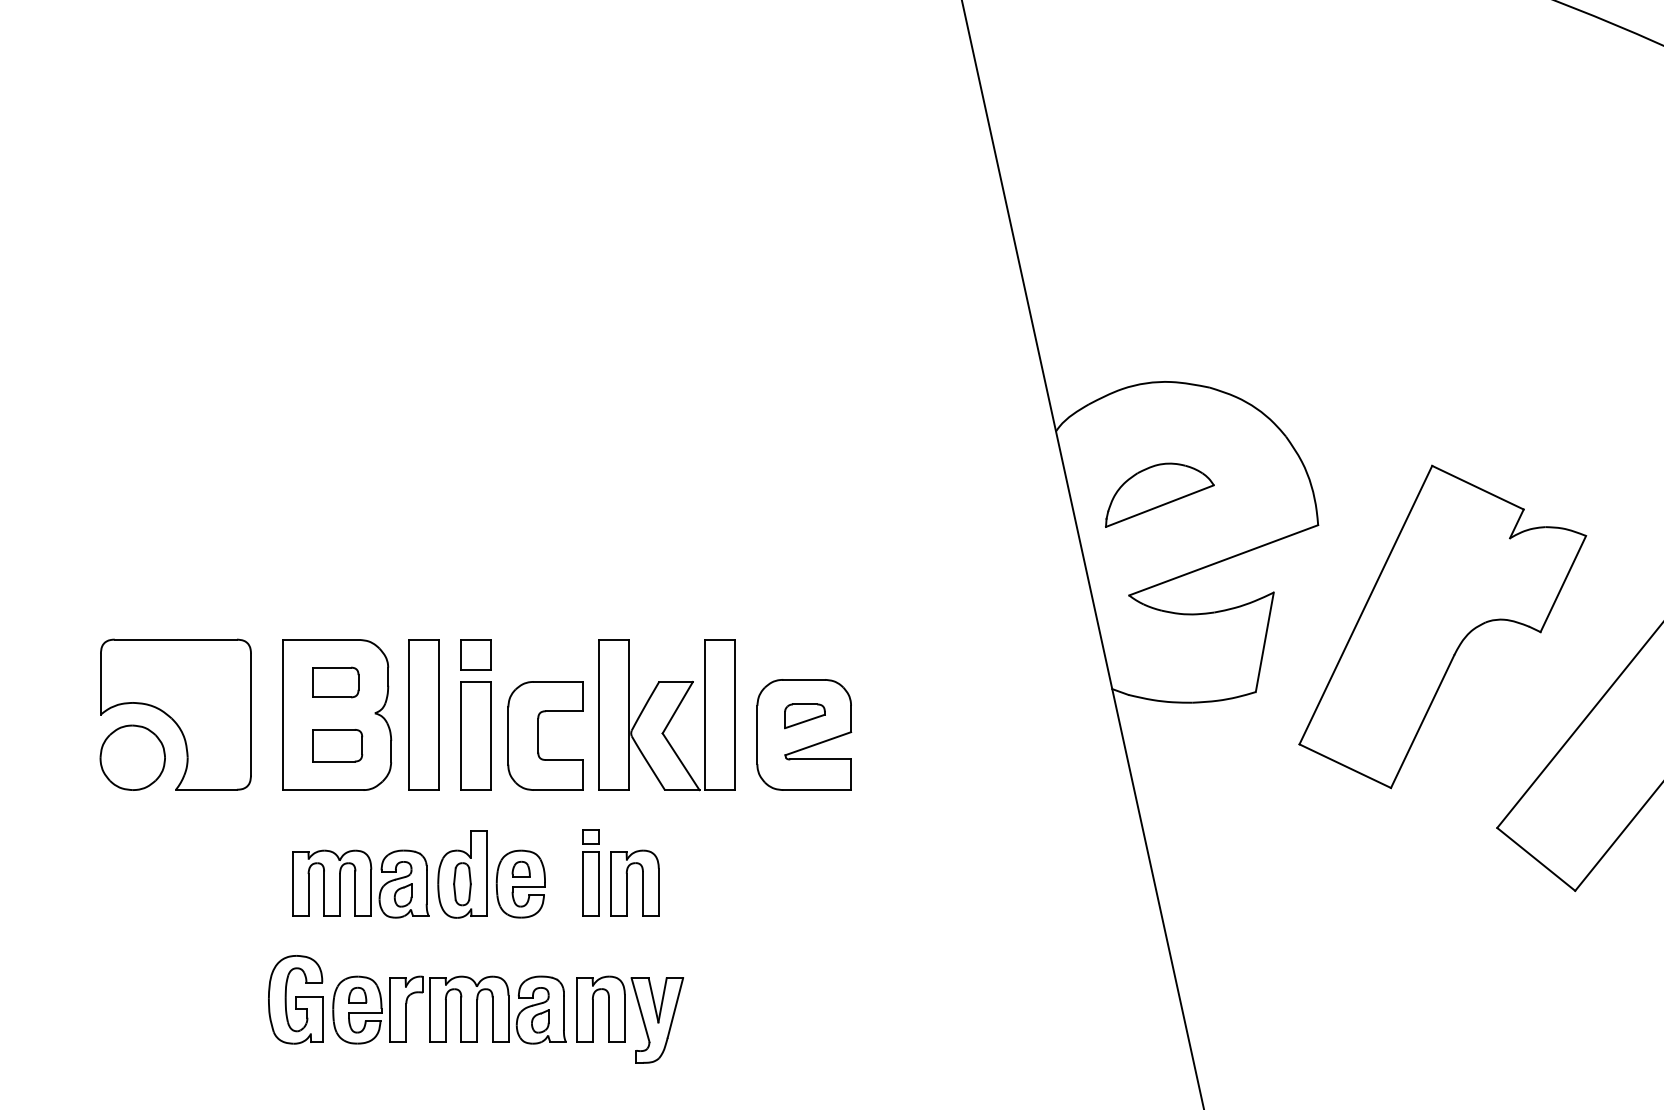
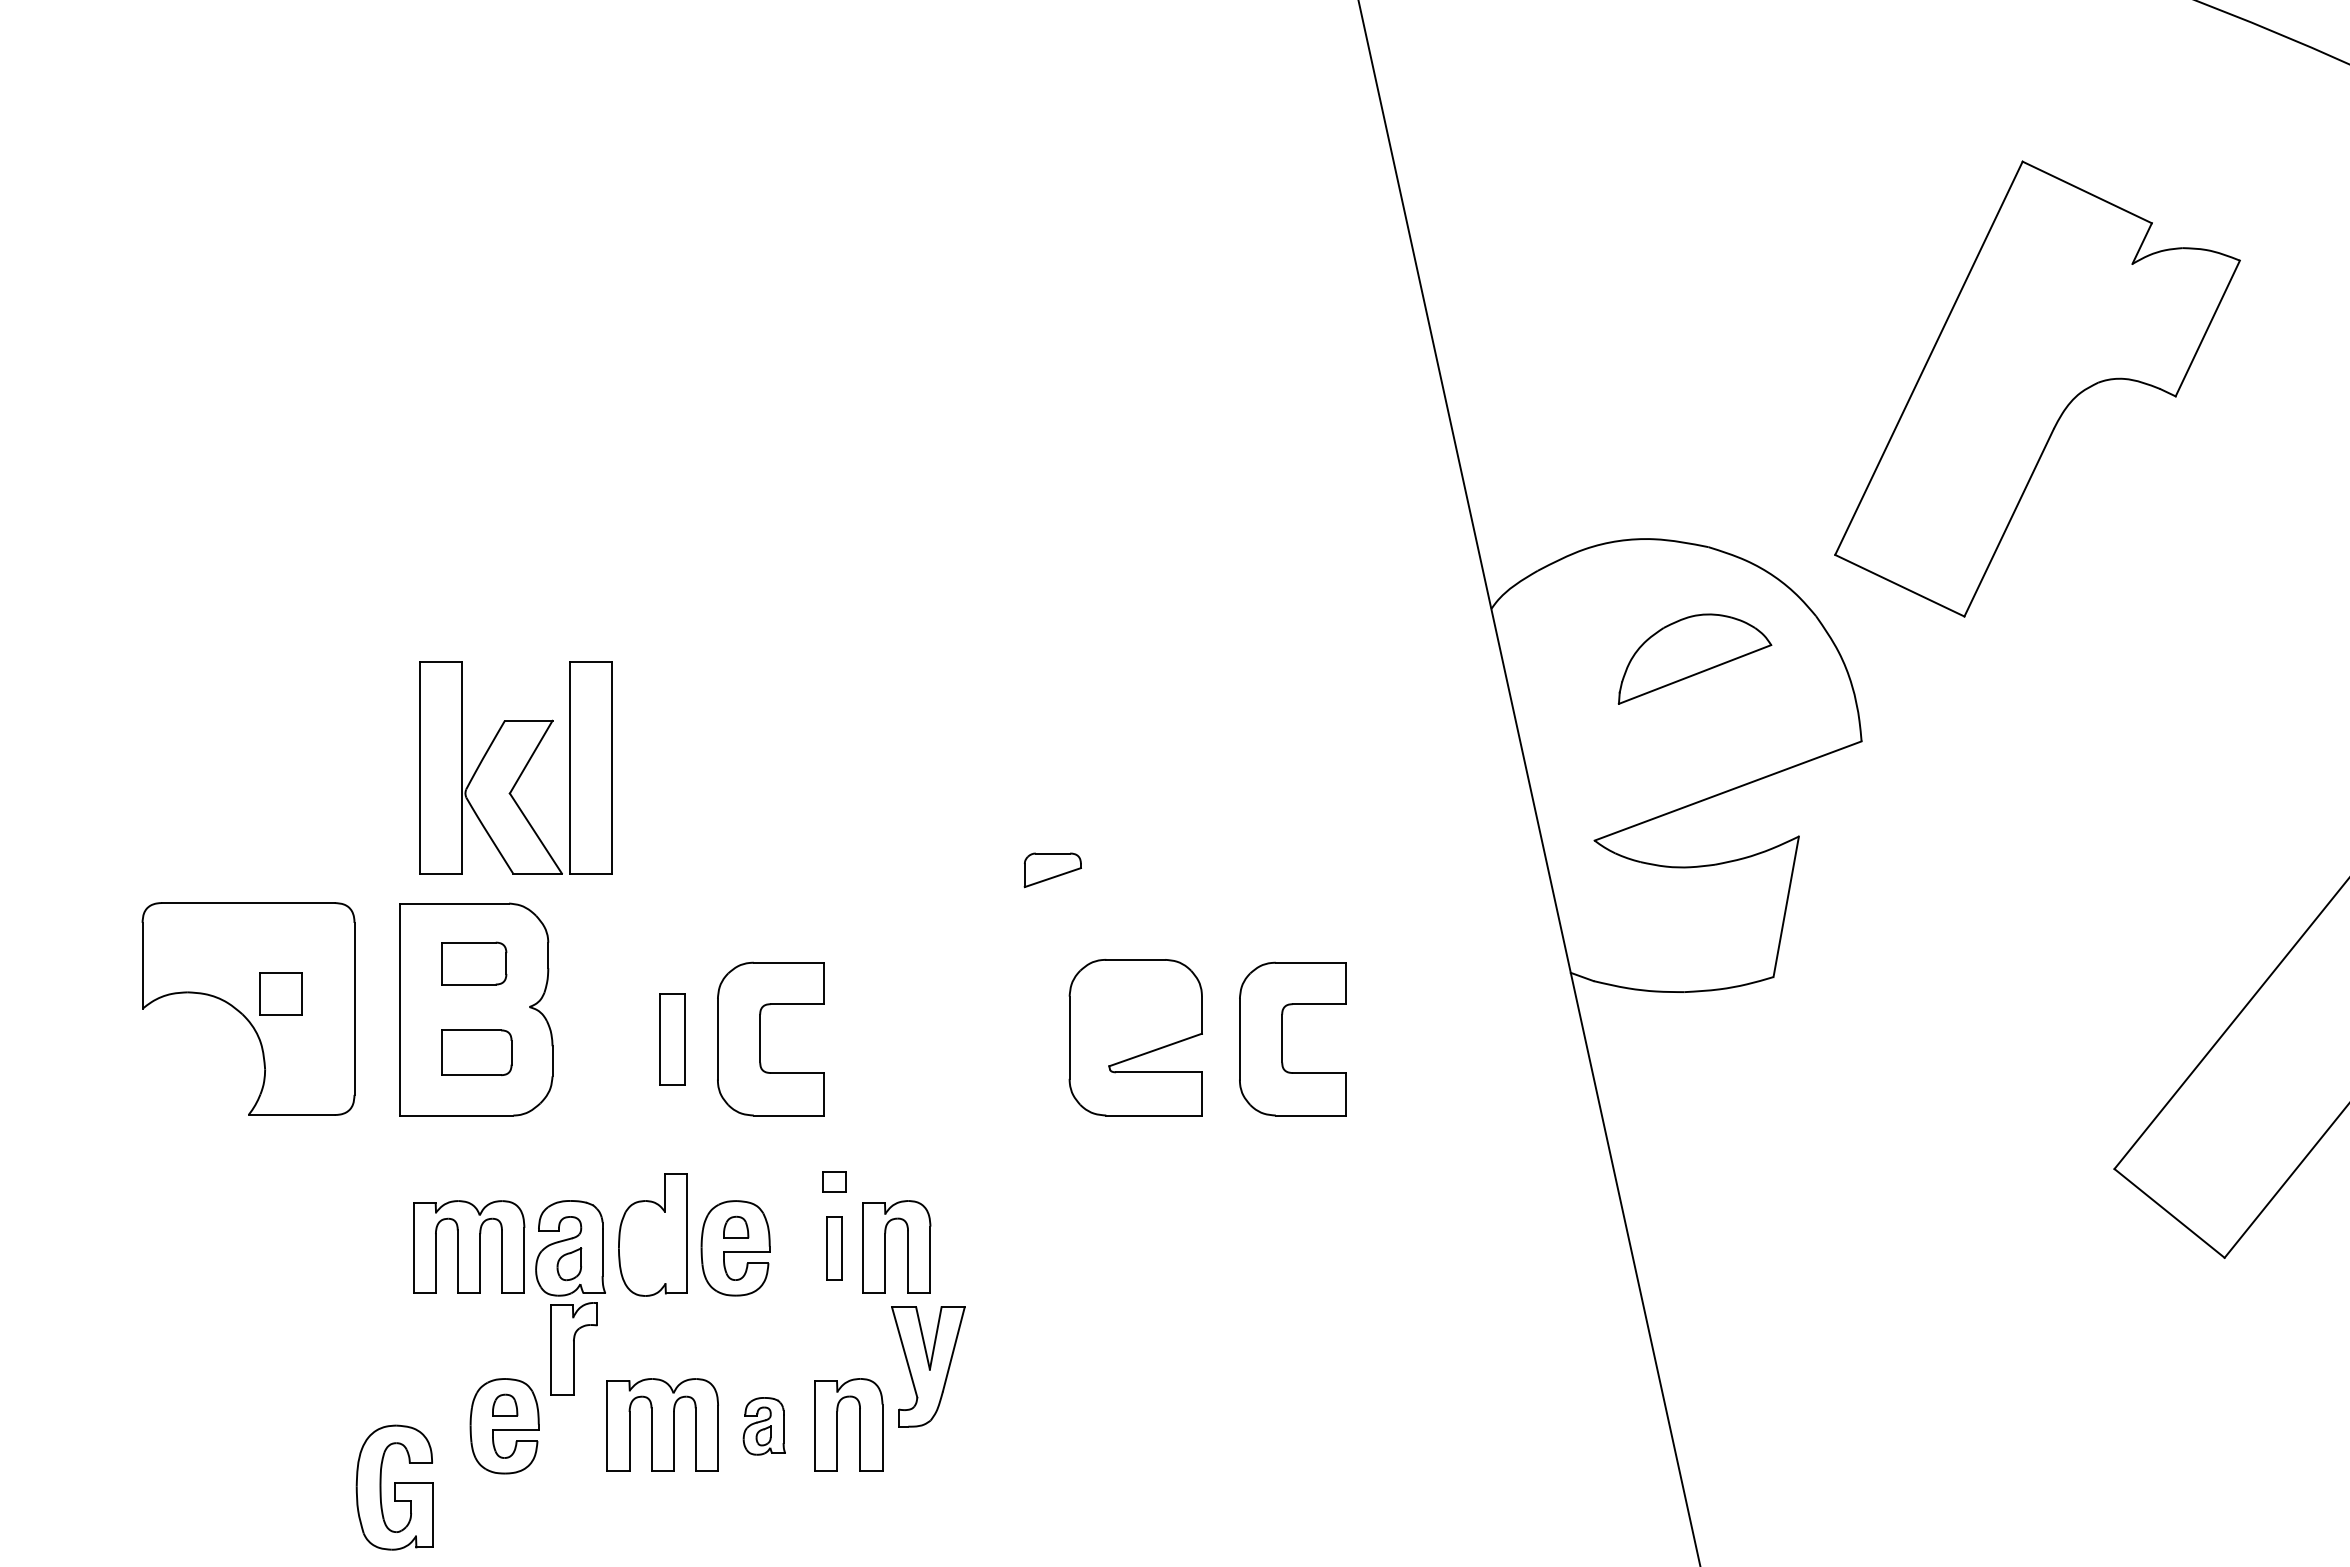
part: (1159, 494) -> (1694, 658), moved
part: (1442, 626) -> (2037, 388), moved
part: (475, 654) -> (280, 993), moved
part: (423, 715) -> (597, 1009), removed
part: (666, 715) -> (515, 767), moved
part: (804, 716) -> (1052, 870), moved
part: (908, 735) -> (1282, 1038), added
part: (475, 736) -> (671, 1039), size x0.6
part: (132, 757) -> (187, 1069), removed
part: (590, 883) -> (834, 1247), size x0.7
part: (462, 884) -> (652, 1248), removed
part: (295, 999) -> (394, 1487), moved
part: (406, 1008) -> (573, 1348), moved
part: (541, 1010) -> (764, 1426), size x0.6
part: (657, 1020) -> (928, 1366), moved

